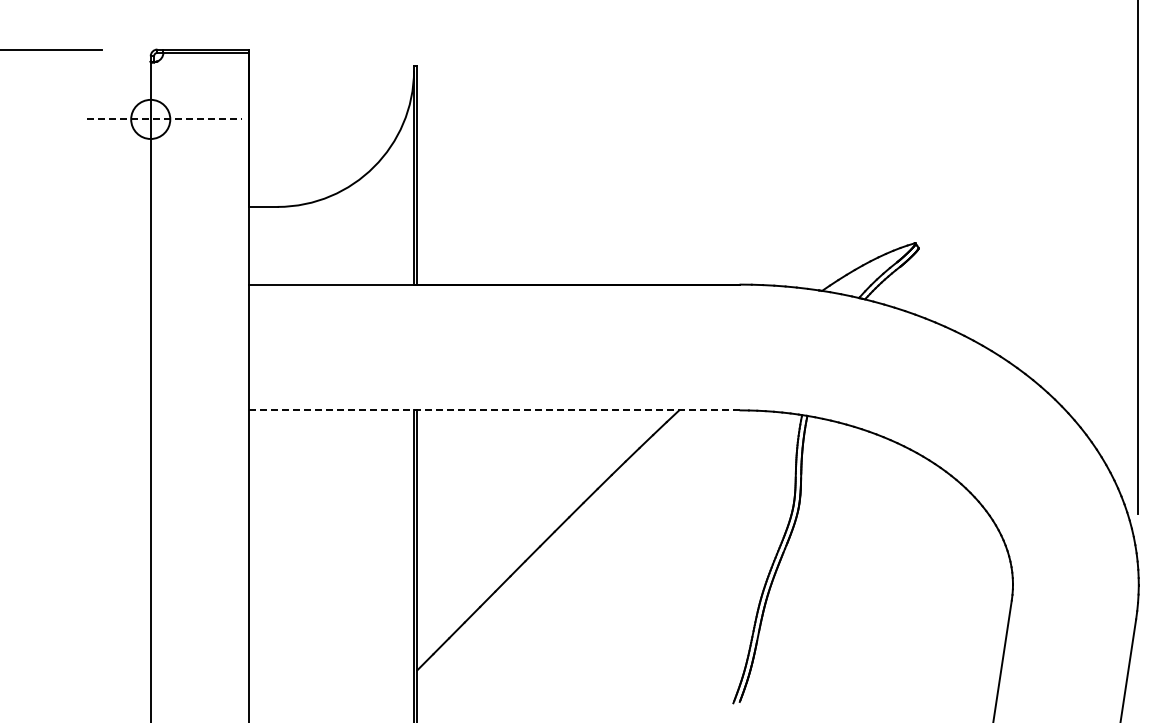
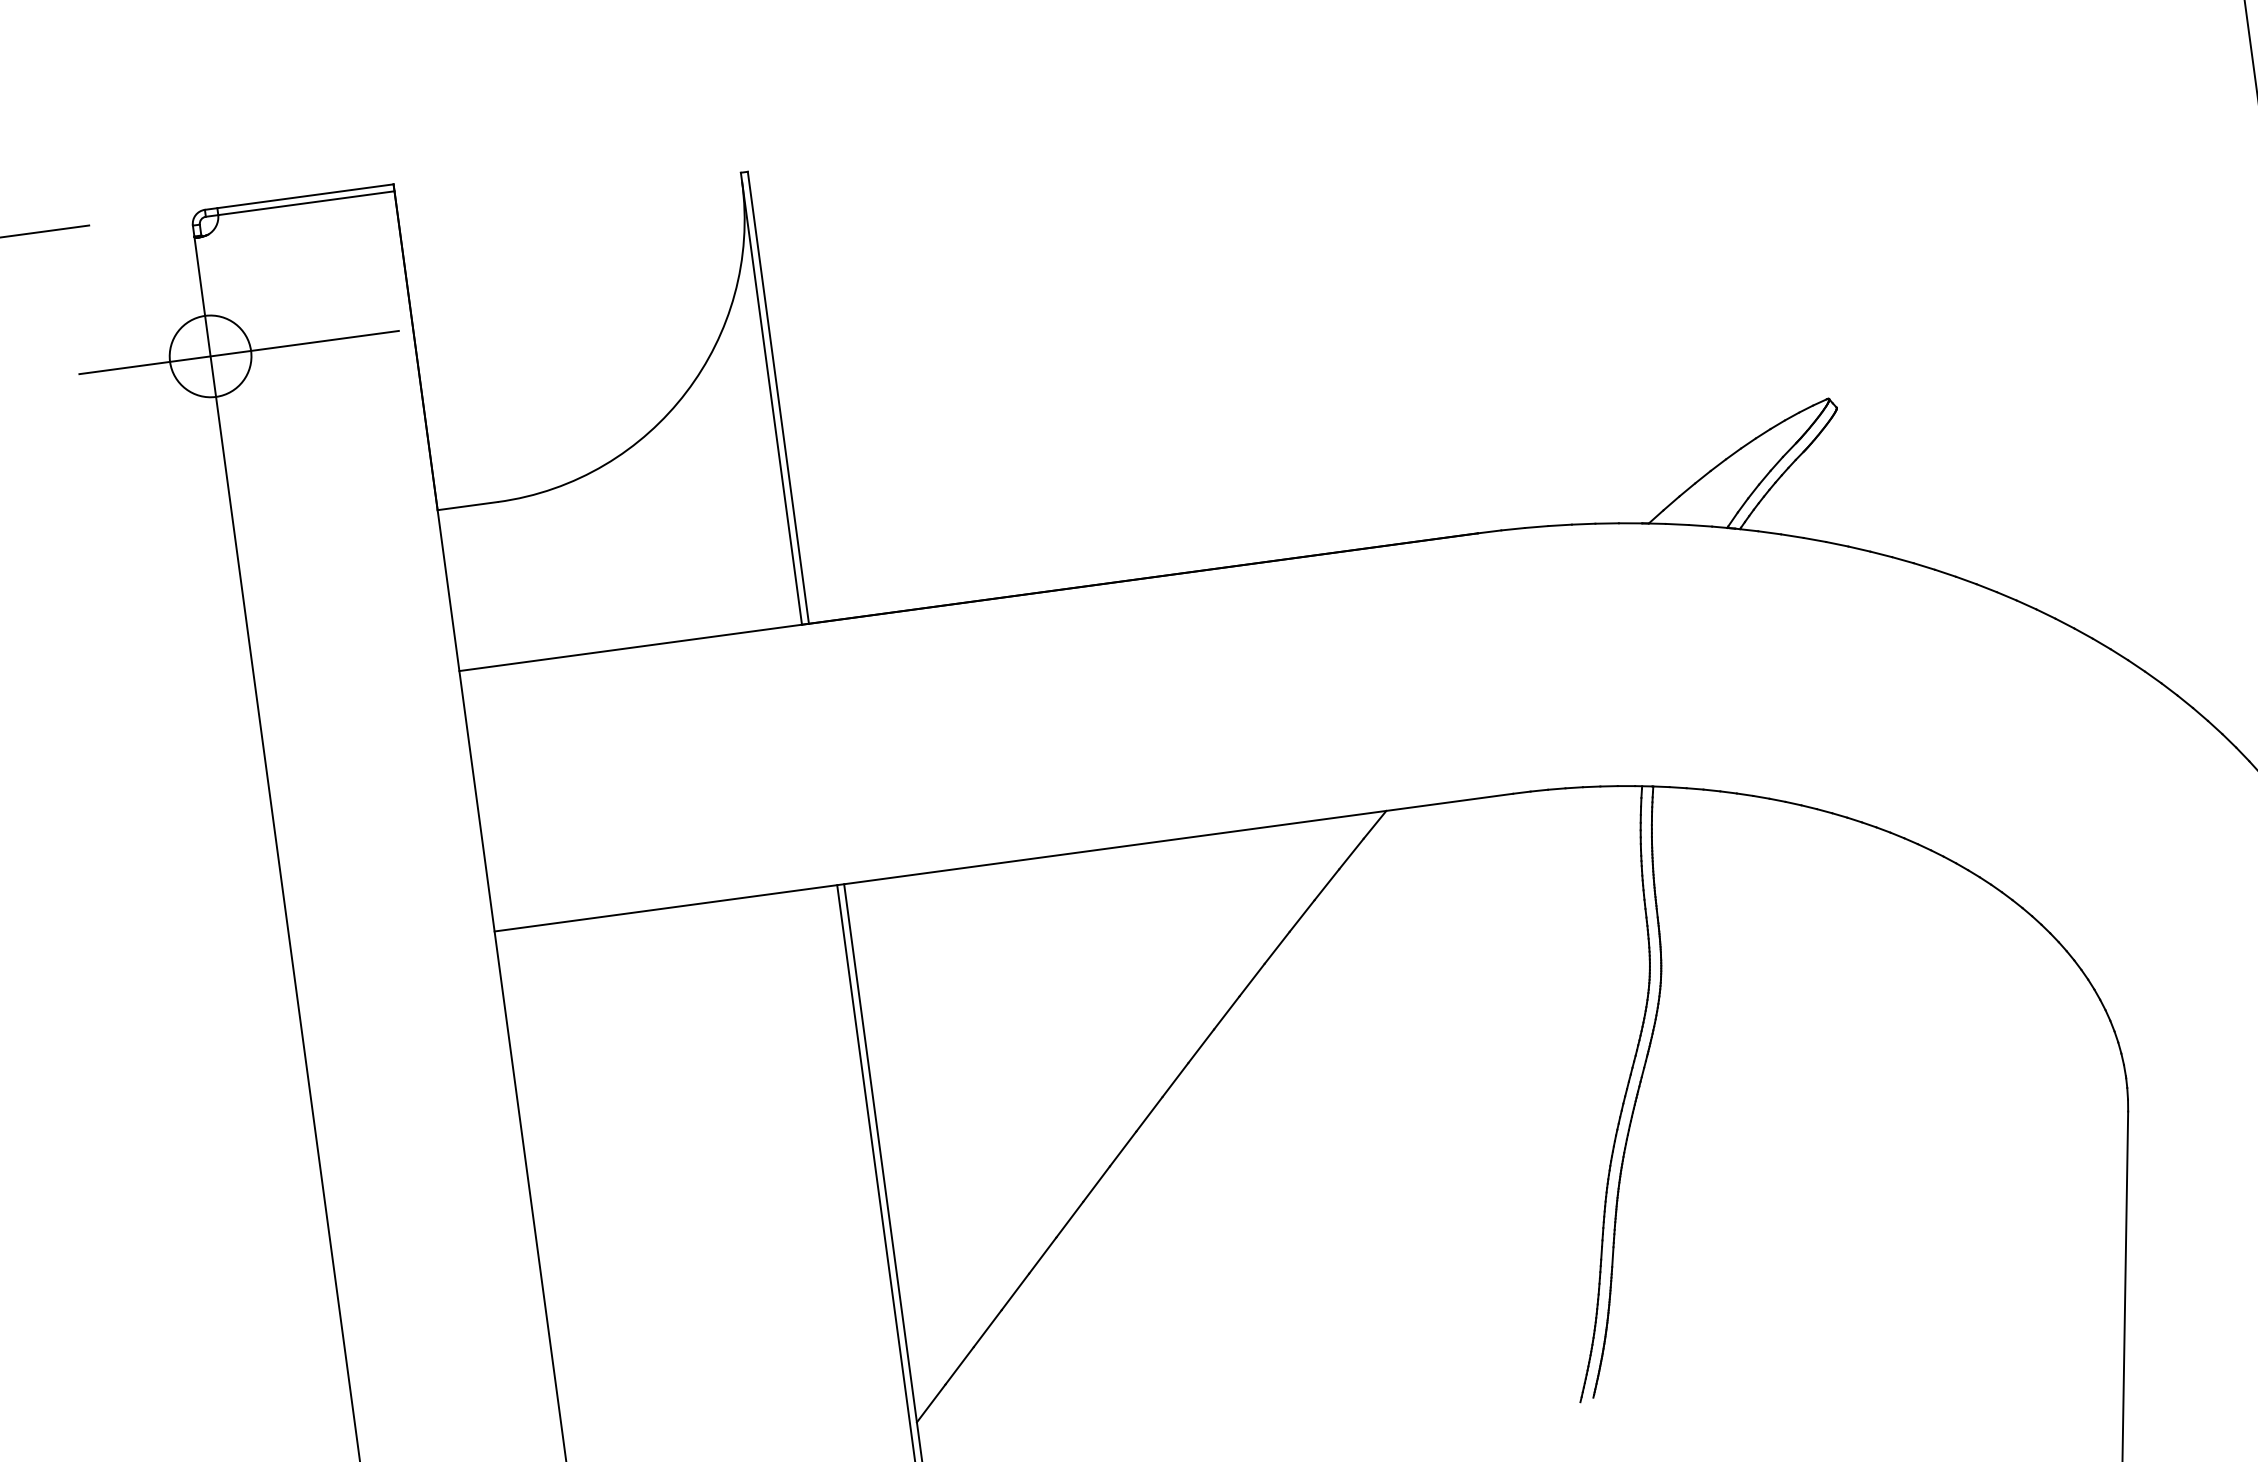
line: (165, 119) -> (241, 352), dashed -> solid
line: (494, 410) -> (1003, 862), dashed -> solid

